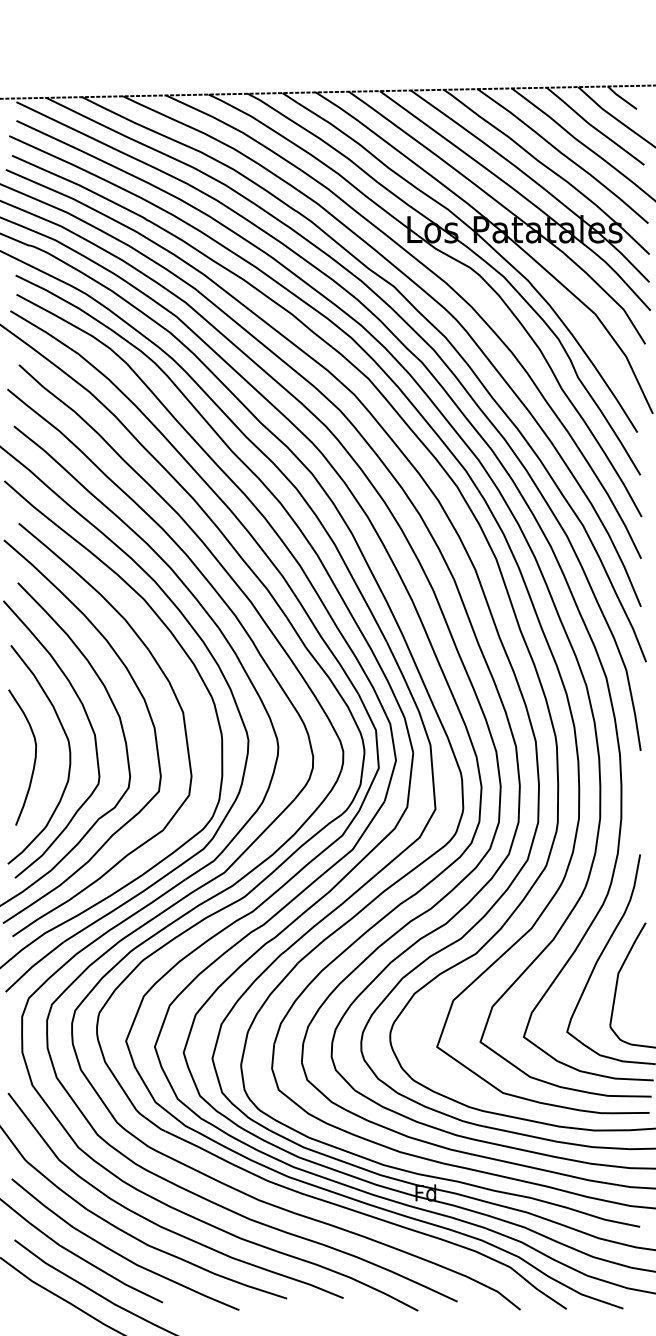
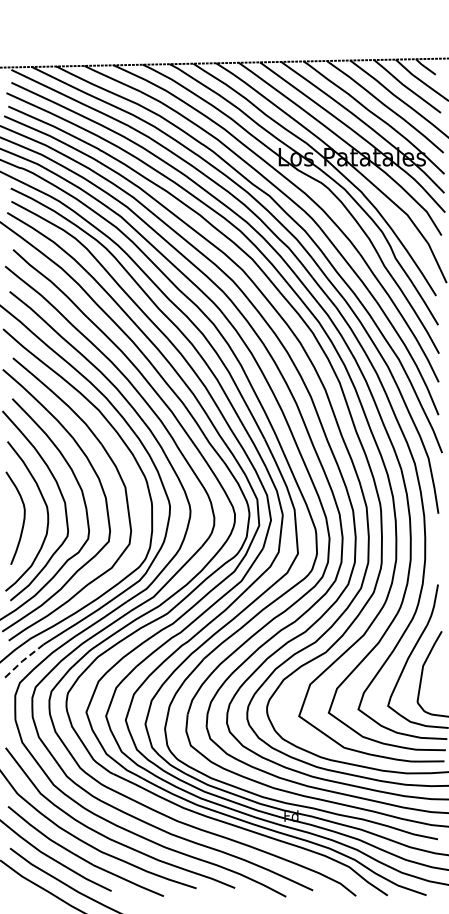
line: (32, 966) -> (22, 661), solid -> dashed

